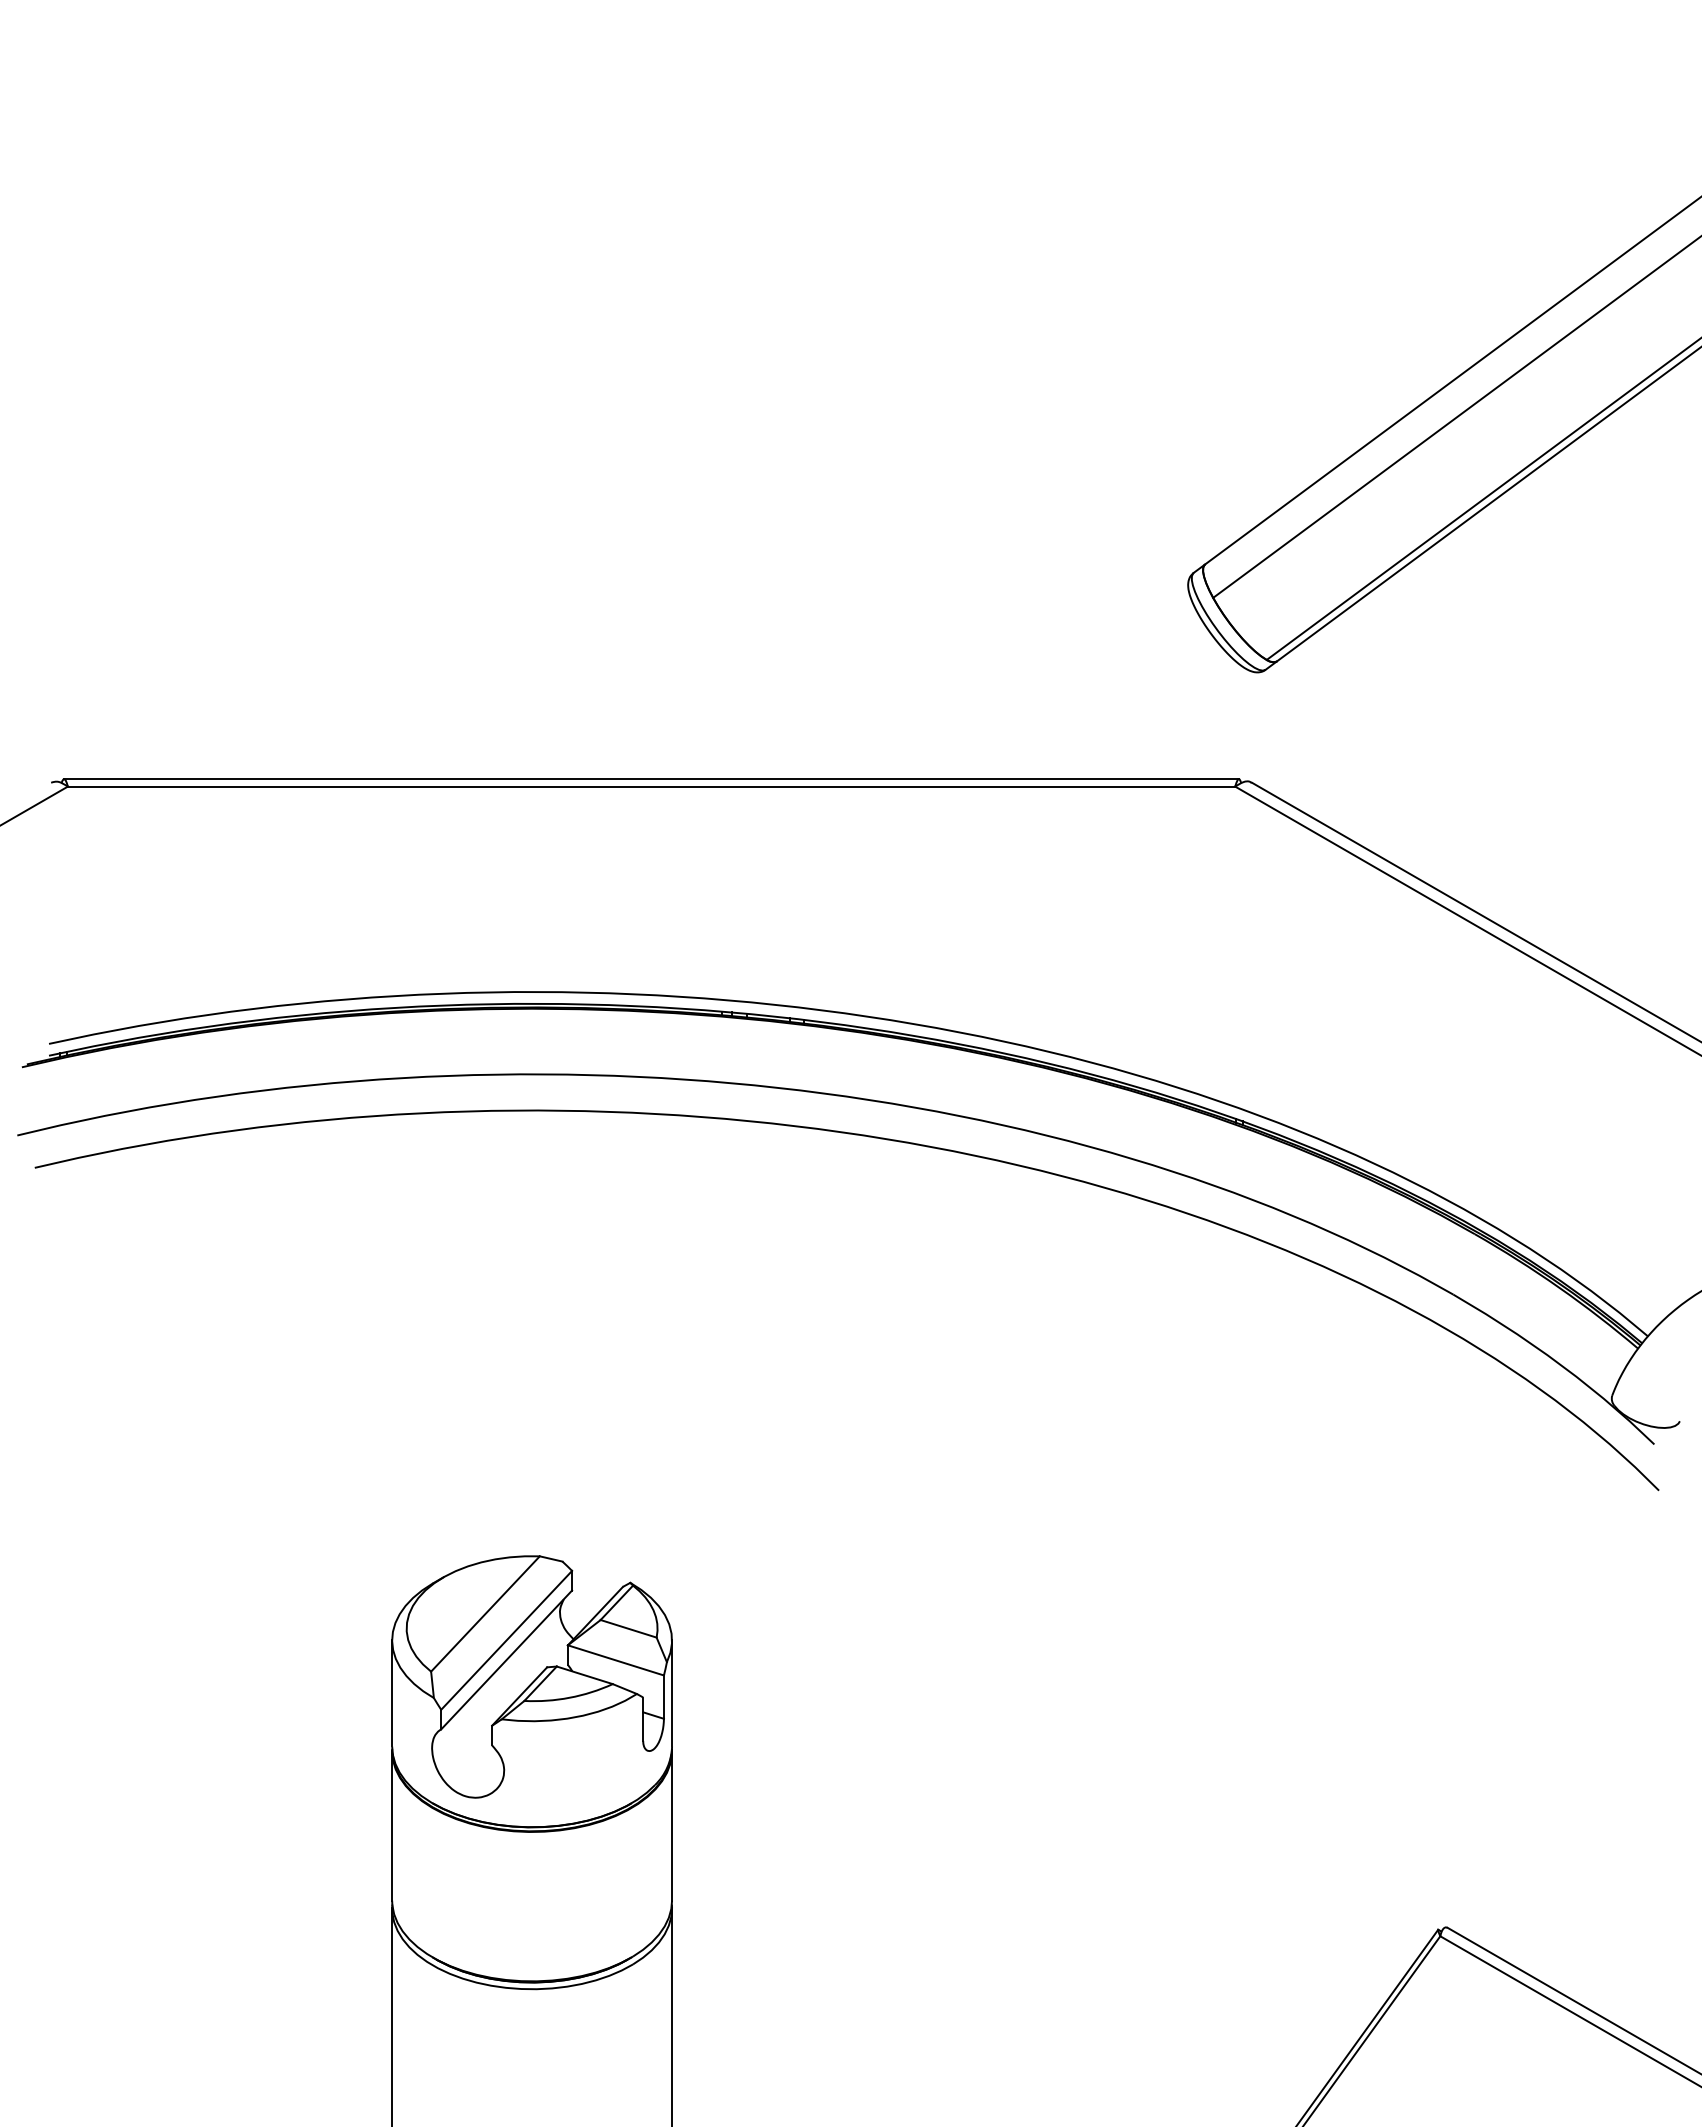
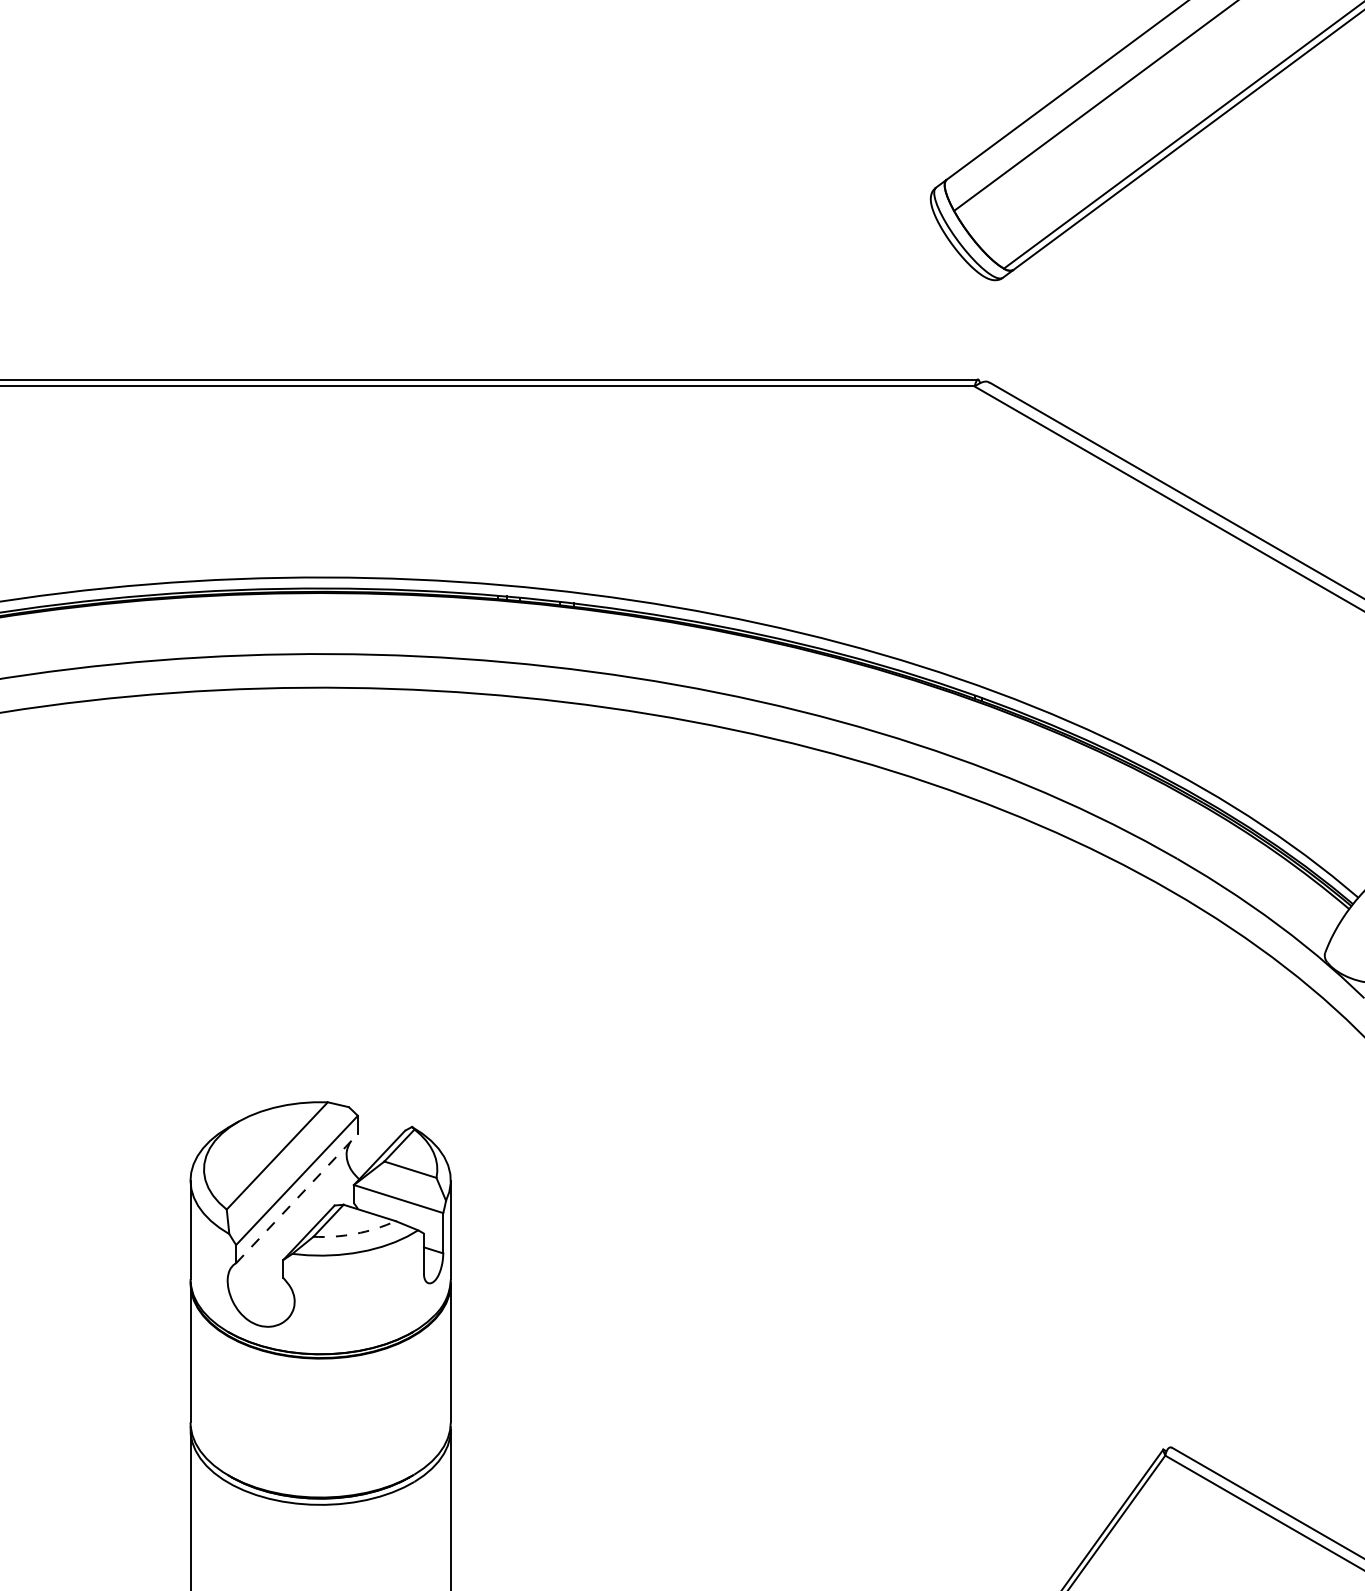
line: (507, 1659) -> (297, 1198), solid -> dashed
arc: (569, 1697) -> (355, 1233), solid -> dashed

